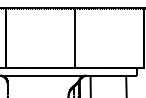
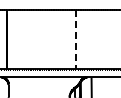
line: (74, 38) -> (75, 40), solid -> dashed

